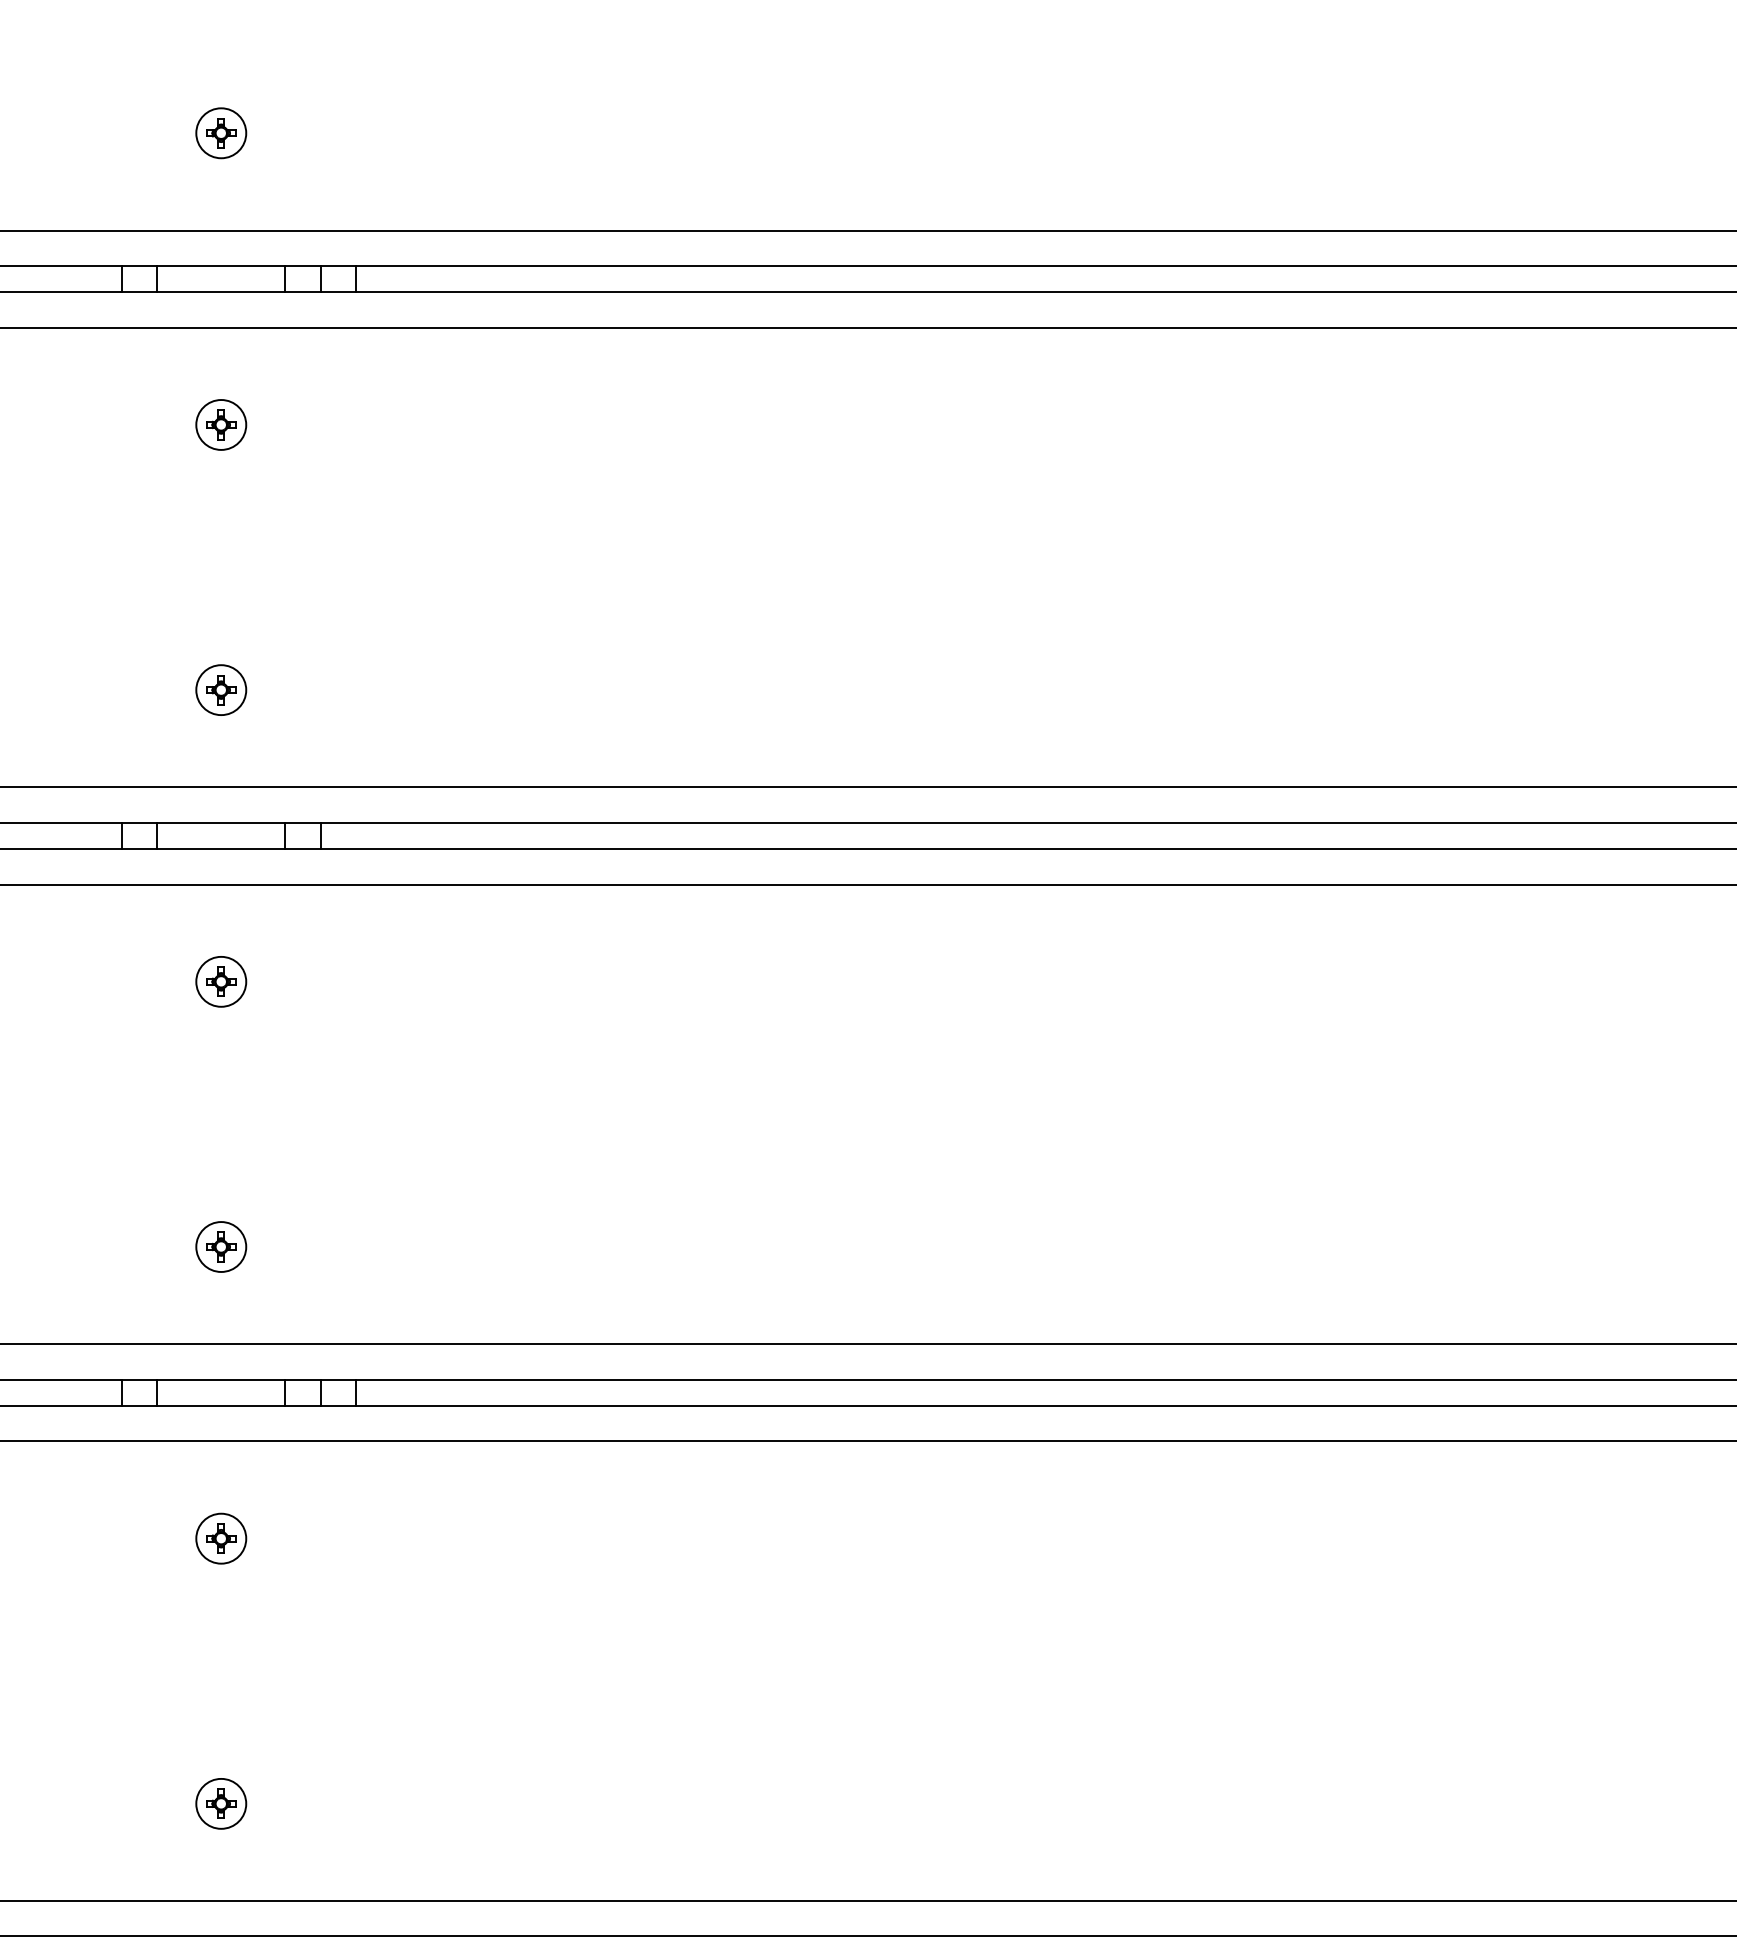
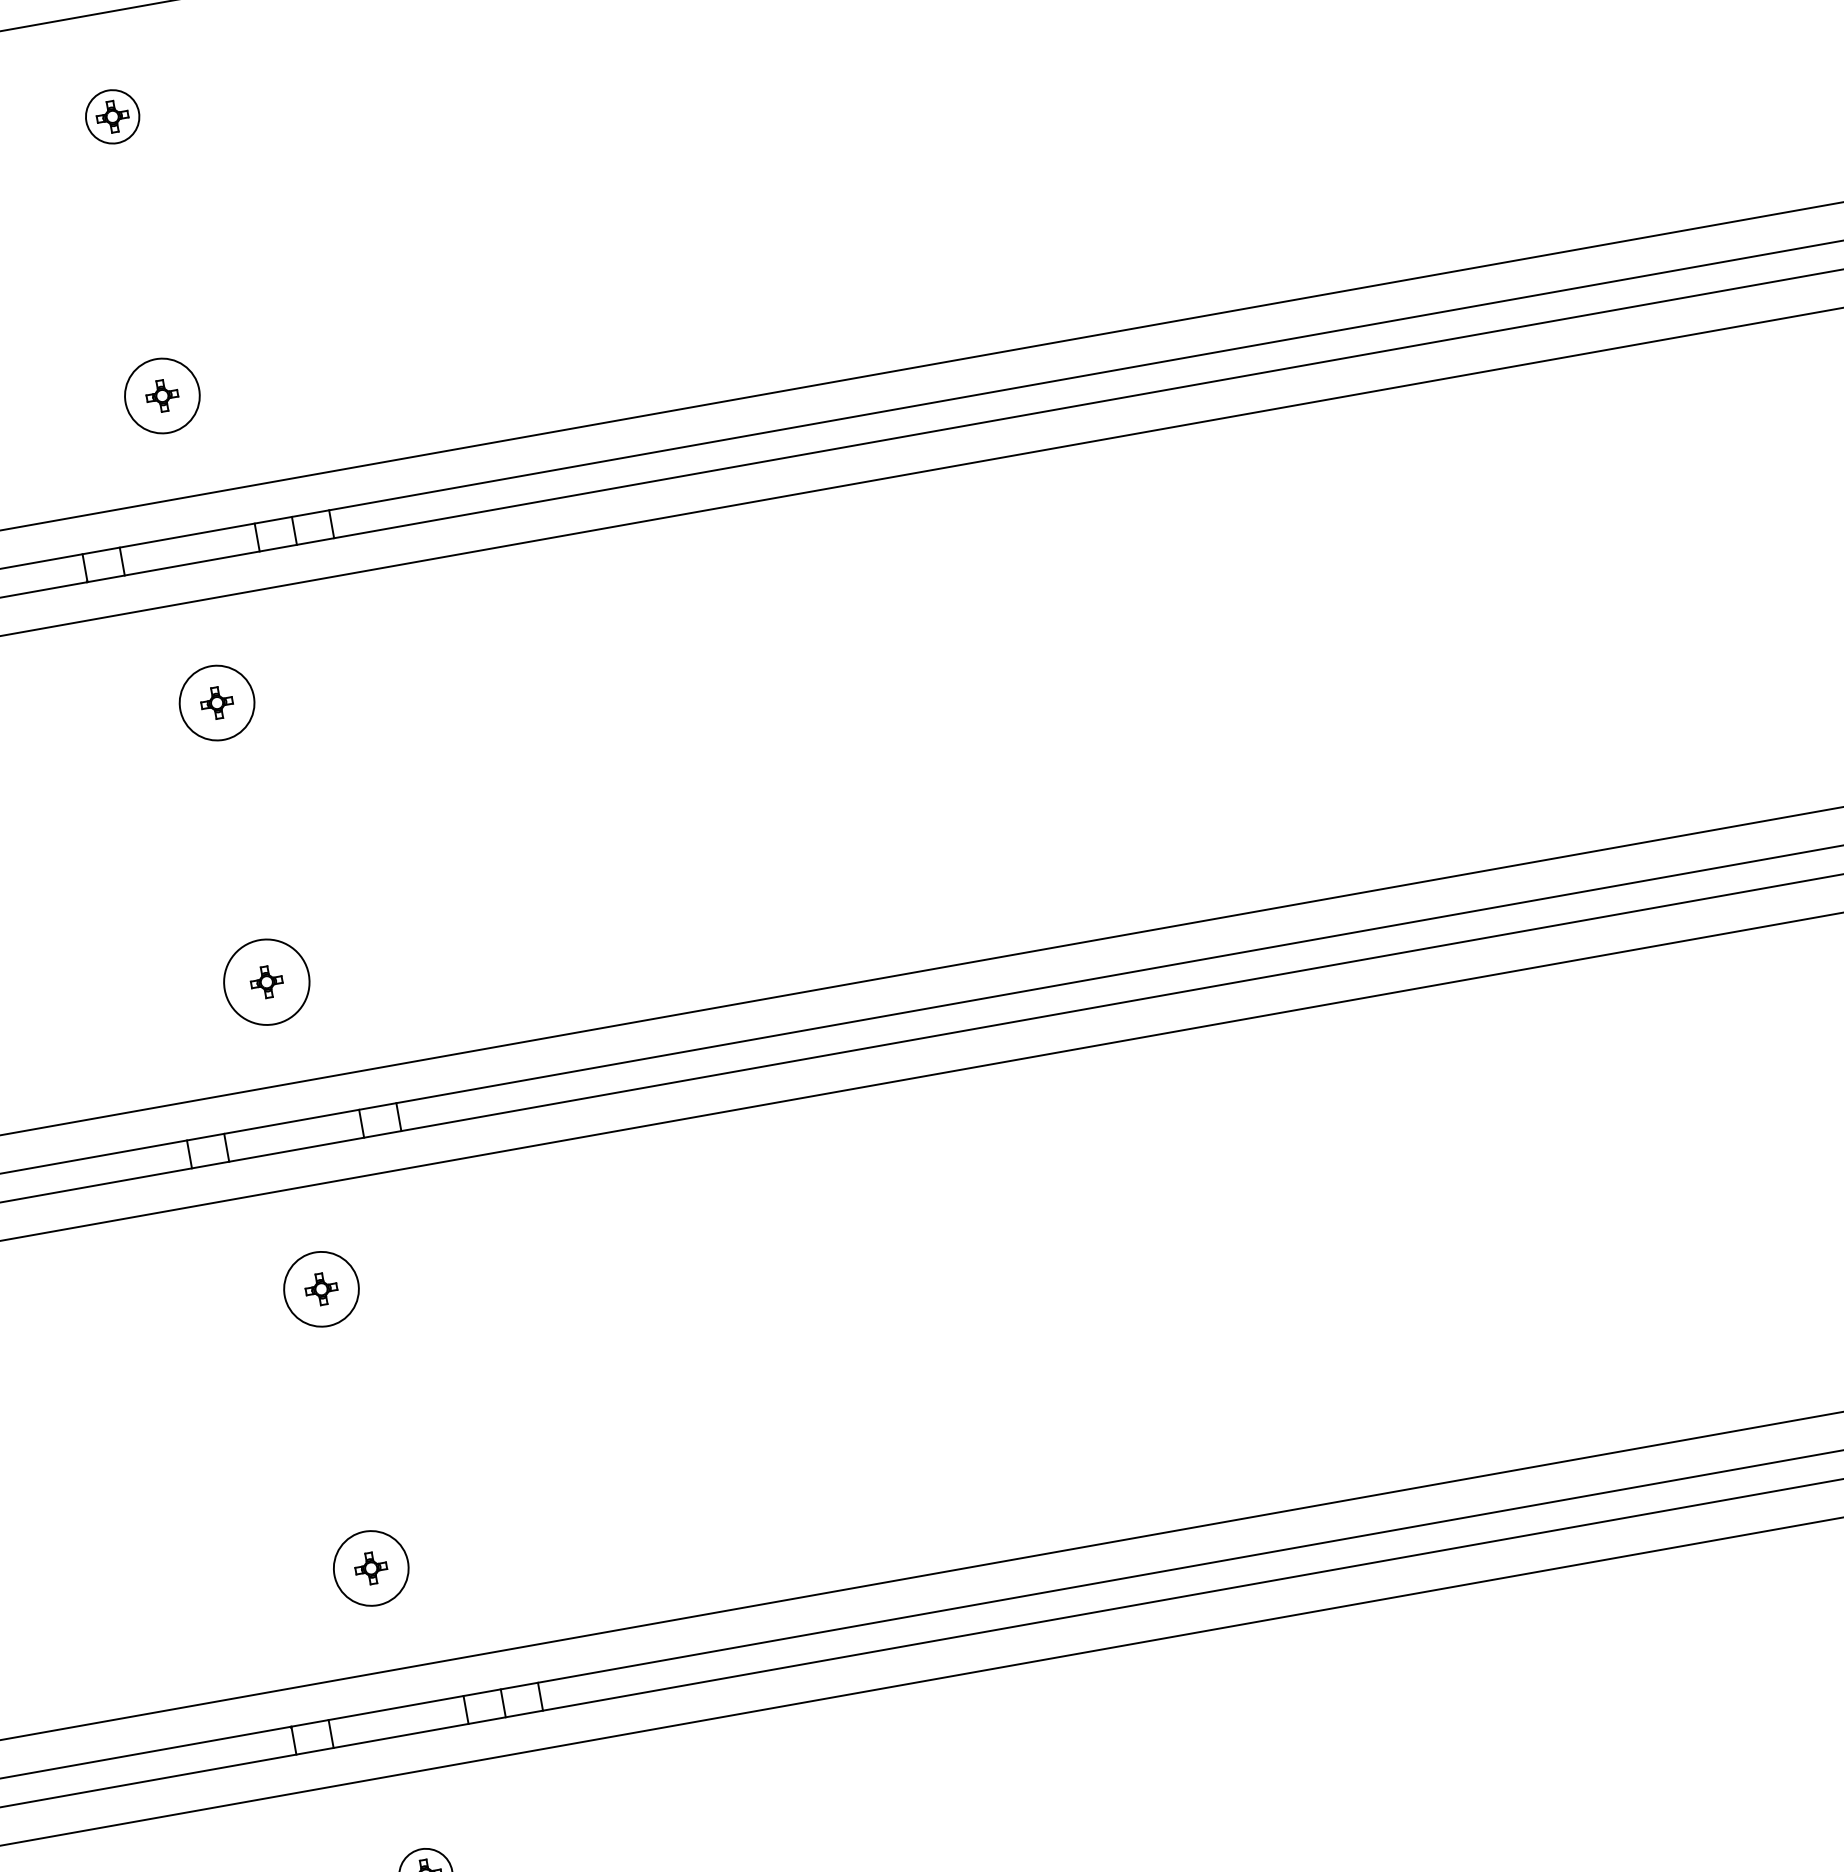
circle: (221, 133) -> (162, 396), size x1.4
circle: (221, 424) -> (217, 702), size x1.4
circle: (221, 690) -> (267, 982), size x1.6
circle: (221, 981) -> (321, 1288), size x1.4
circle: (221, 1246) -> (371, 1567), size x1.4

